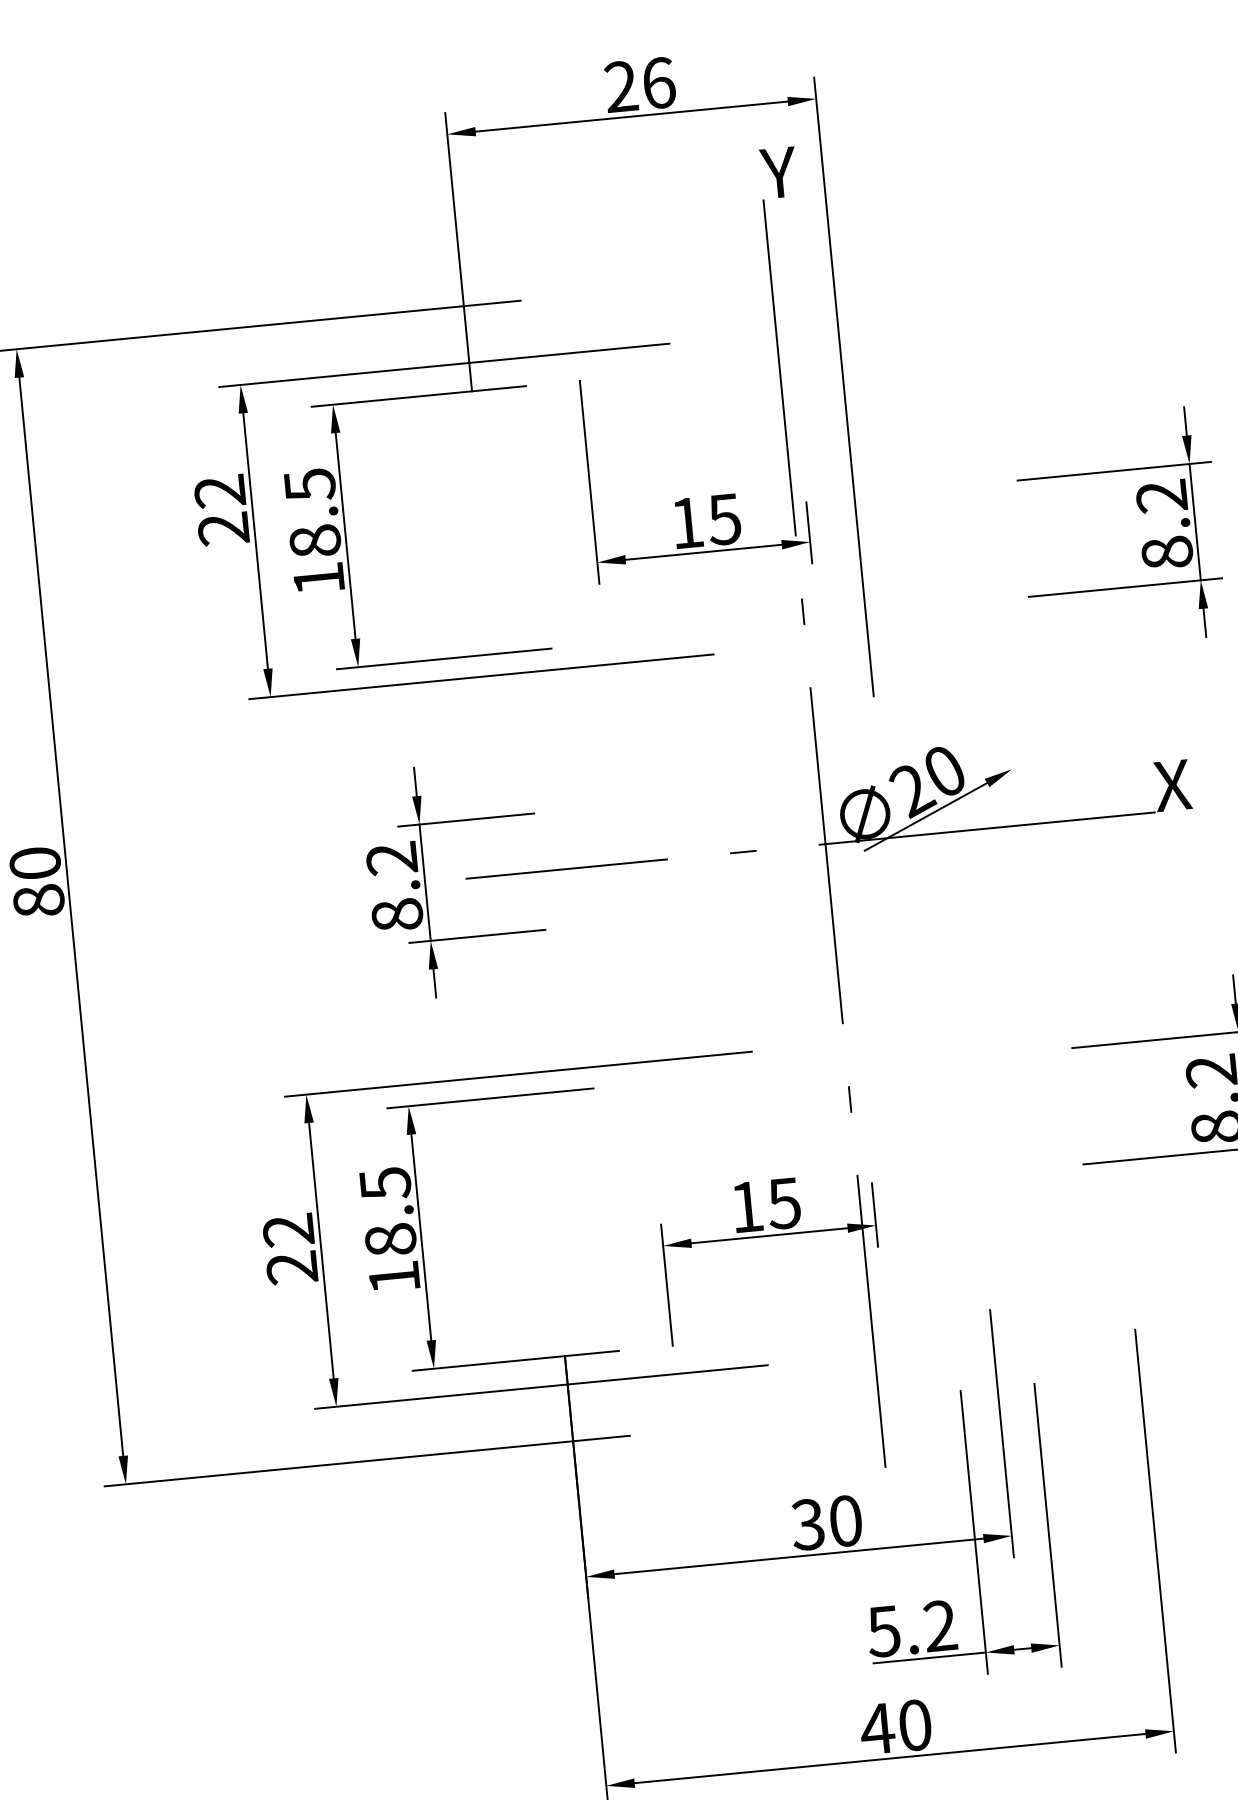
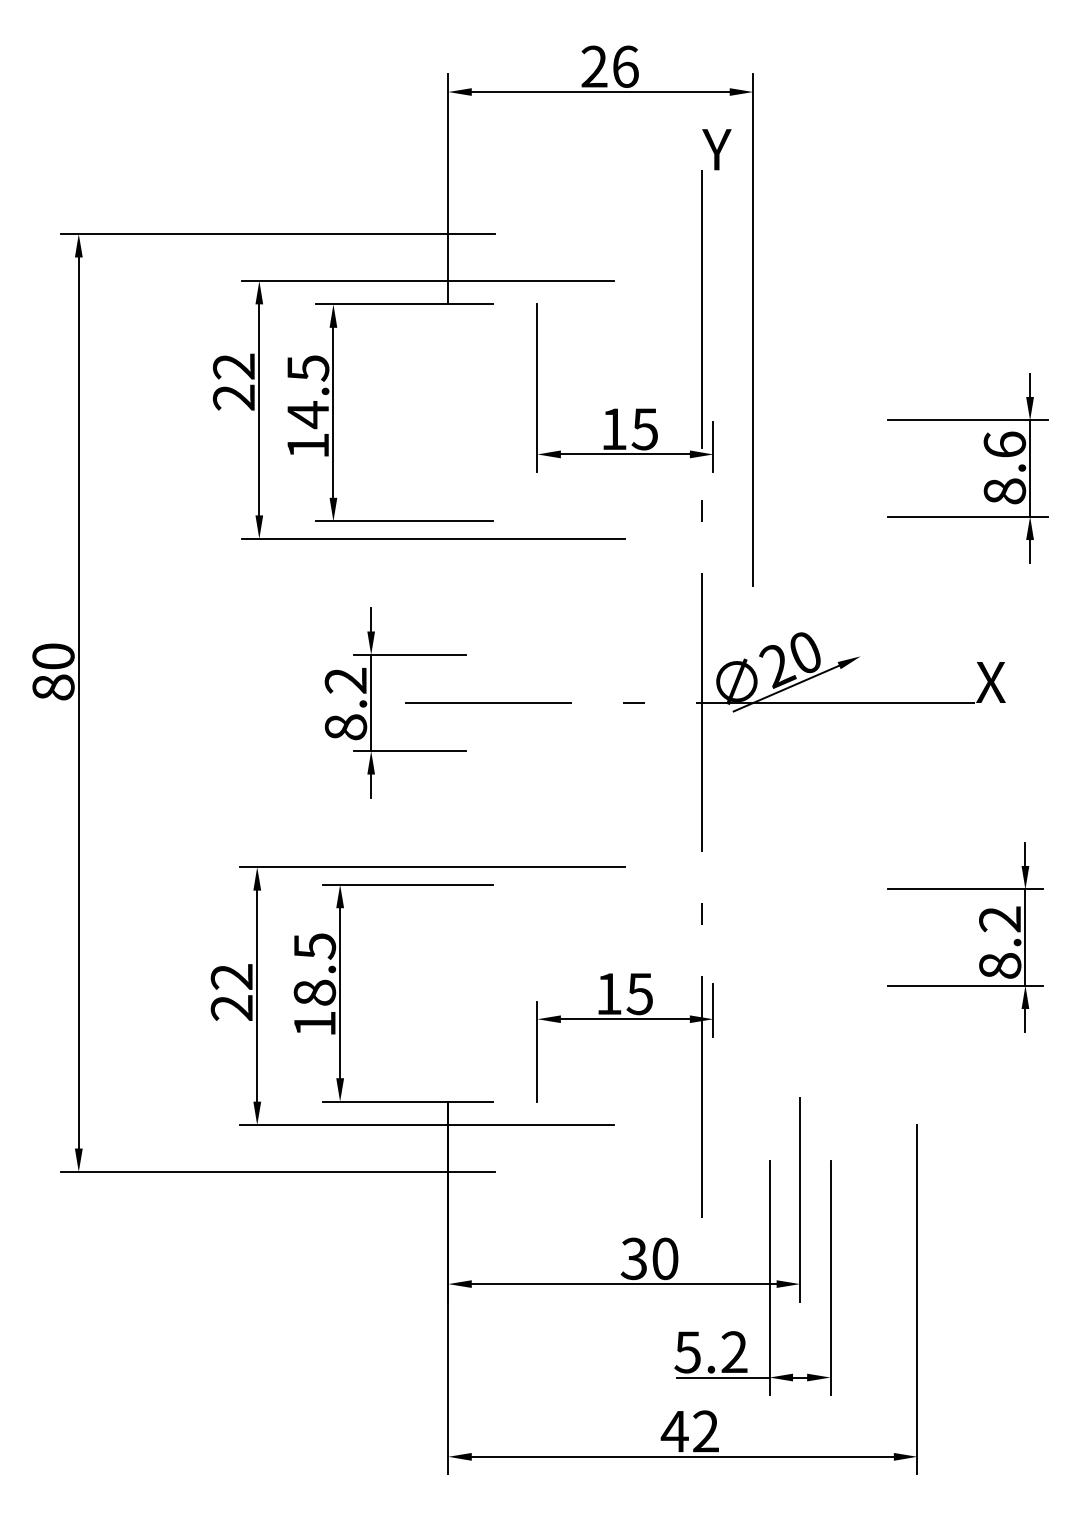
text: (1161, 496) -> (1004, 444), 8.2 -> 8.6
text: (315, 542) -> (308, 415), 18.5 -> 14.5
text: (914, 1725) -> (705, 1431), 40 -> 42

